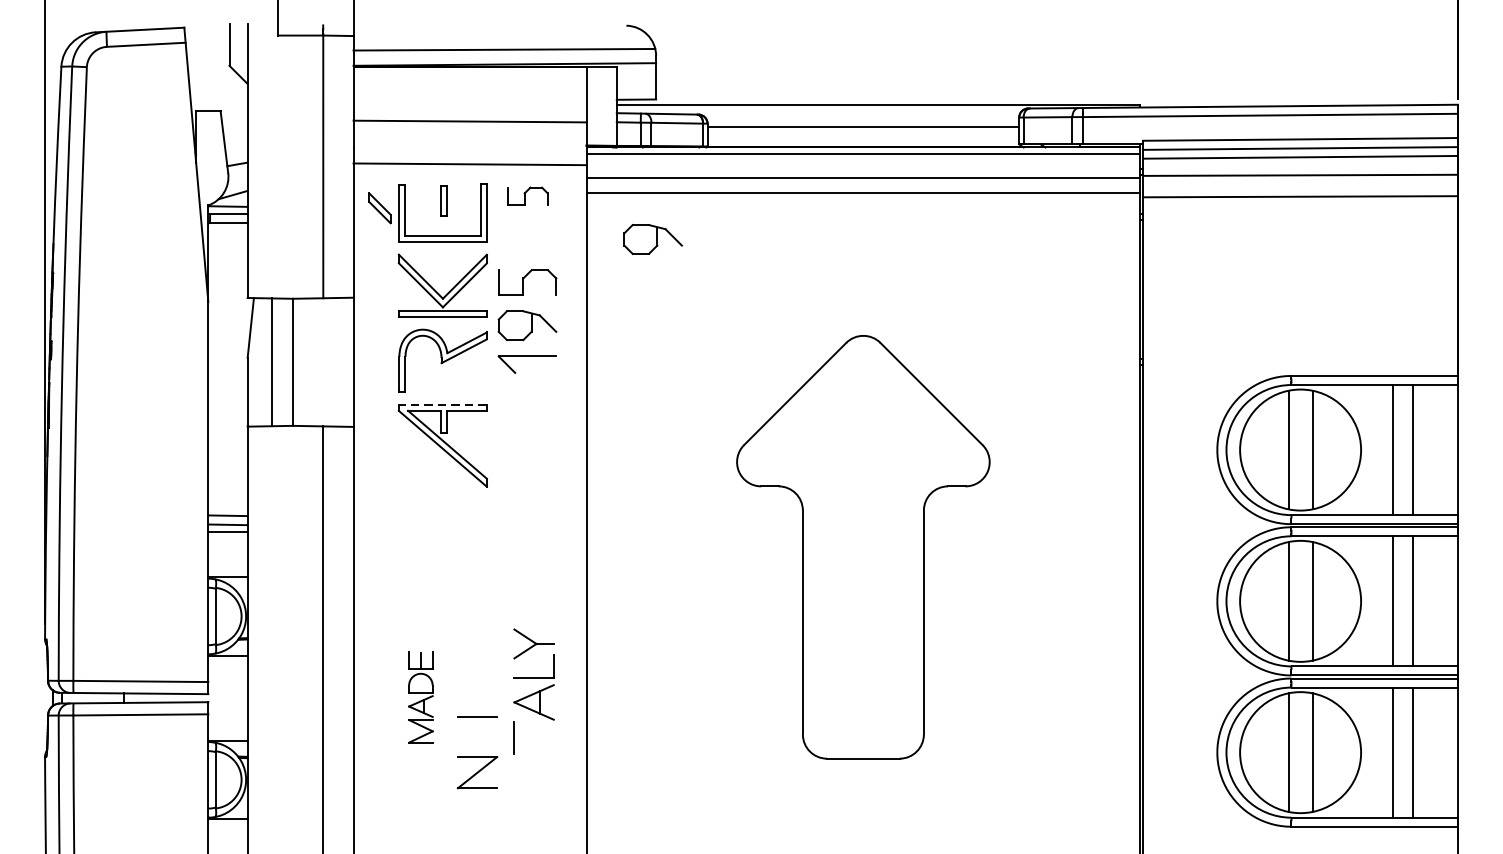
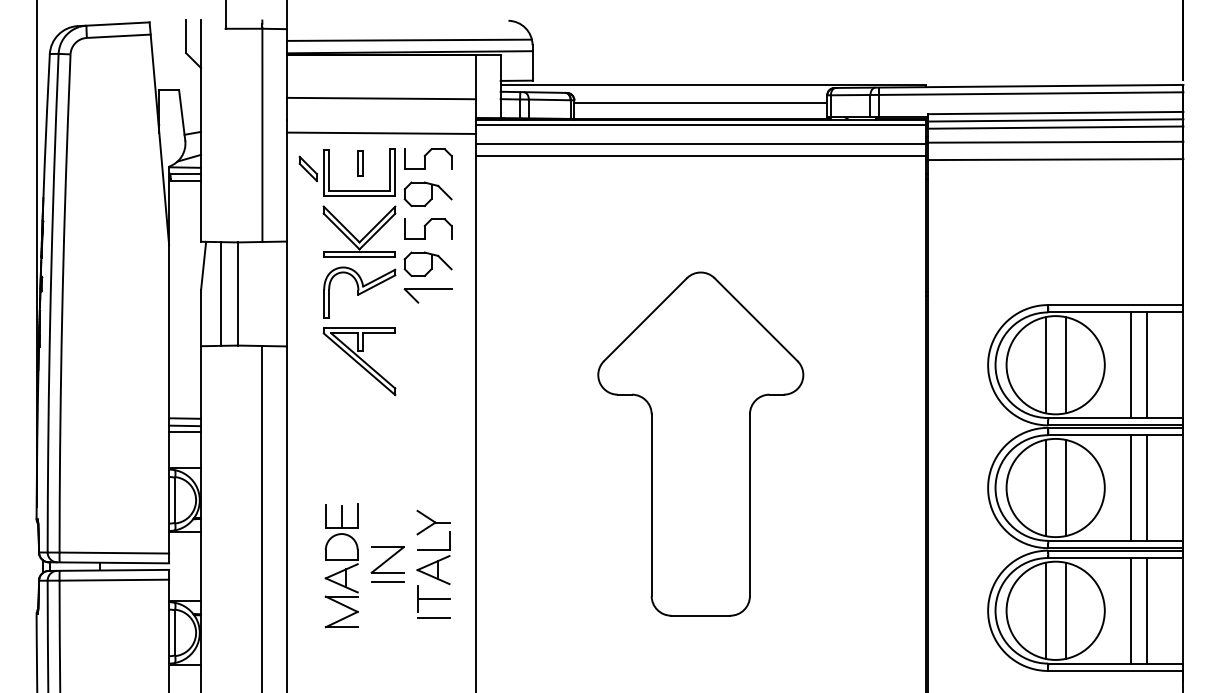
part: (527, 195) -> (428, 158), size x1.43
part: (652, 238) -> (427, 193), moved
line: (442, 404) -> (359, 328), dashed -> solid
part: (420, 696) -> (341, 565), size x1.67
line: (534, 737) -> (433, 598), added
line: (534, 762) -> (433, 618), added
part: (477, 771) -> (387, 559), moved

